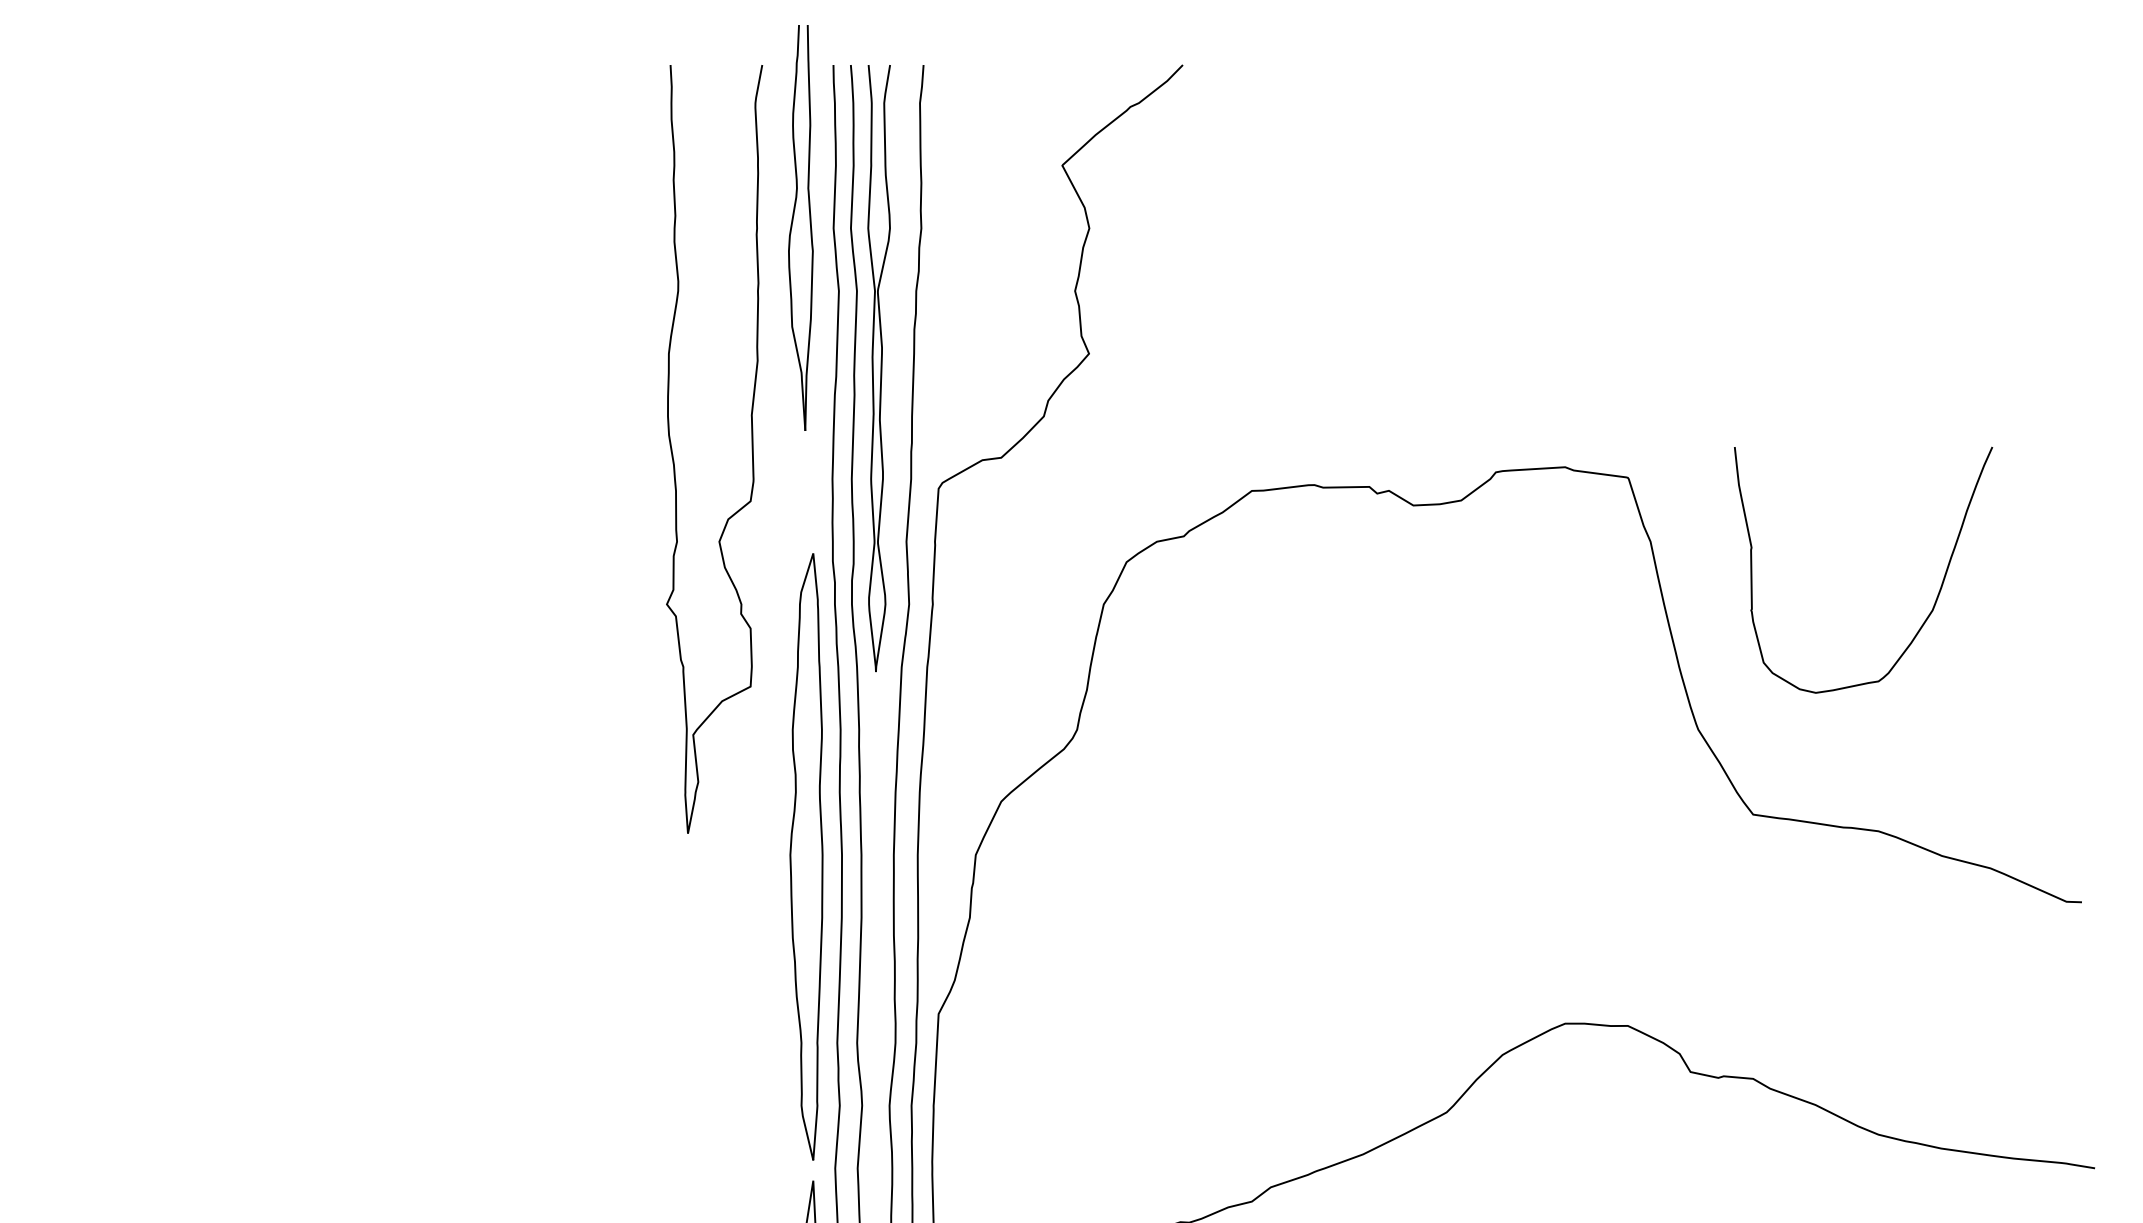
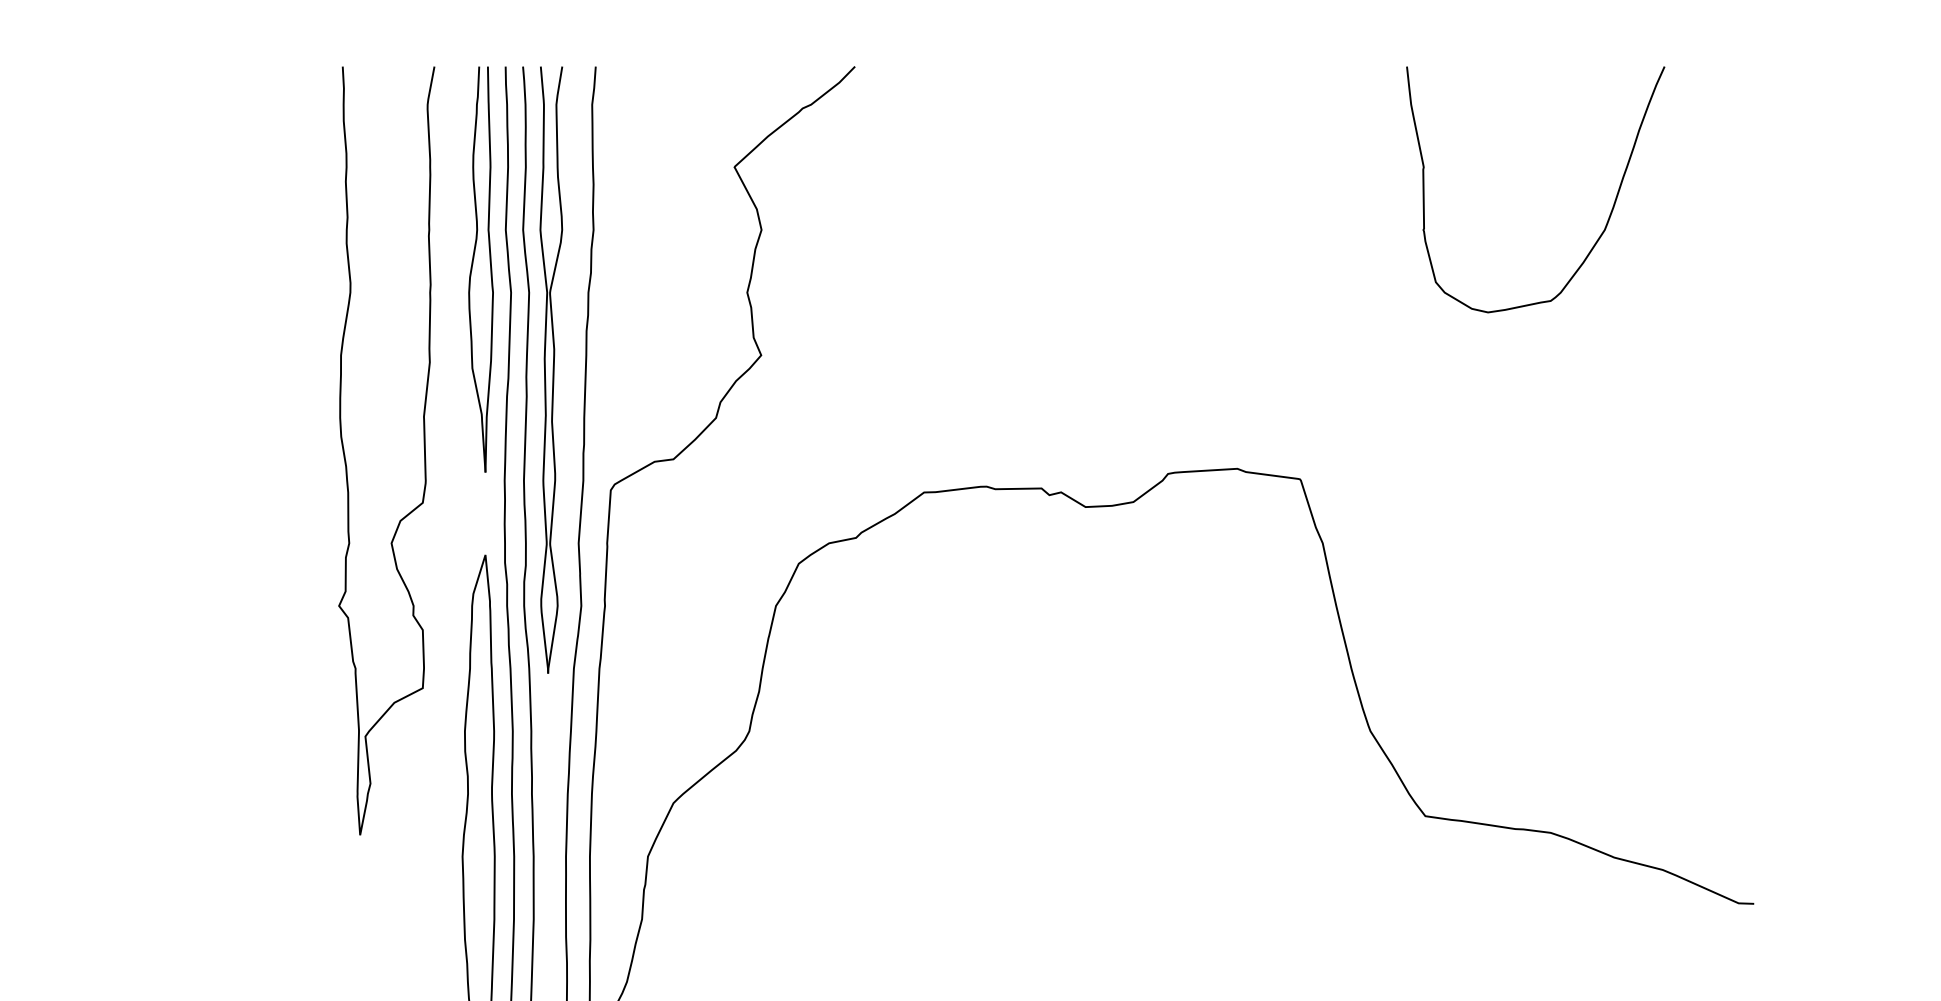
part: (792, 227) -> (472, 269), moved
curve: (1935, 599) -> (1607, 219), moved

